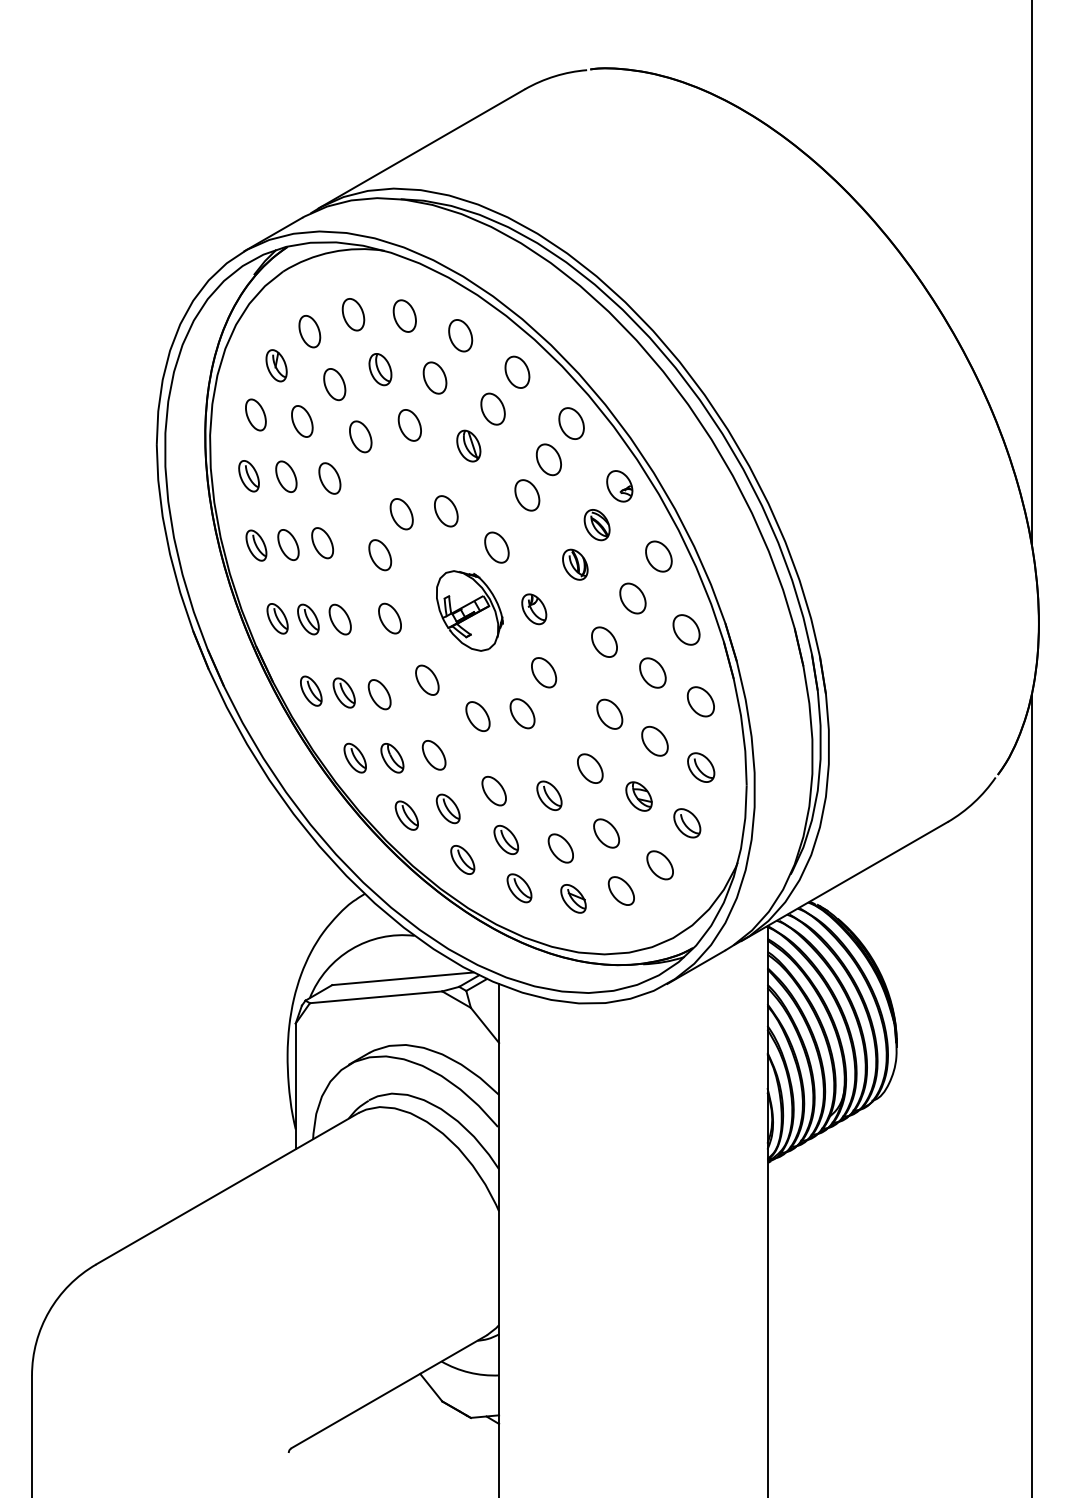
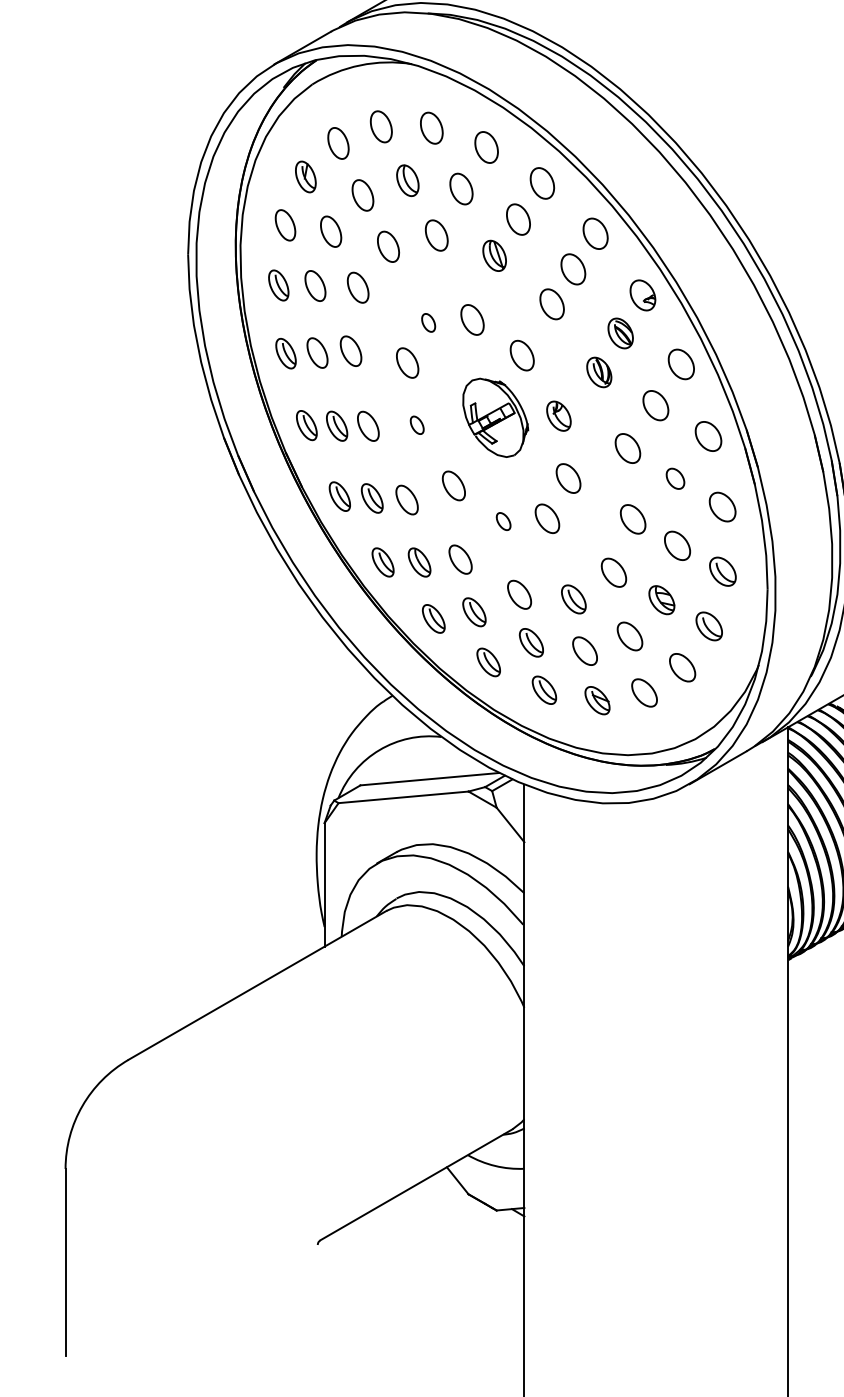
part: (401, 514) -> (428, 323), size x0.6
part: (389, 618) -> (416, 425), size x0.6
part: (652, 672) -> (675, 478), size x0.7
part: (477, 716) -> (503, 521), size x0.6

